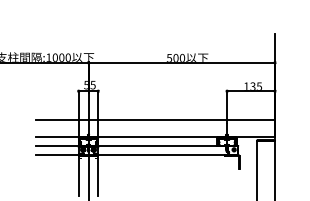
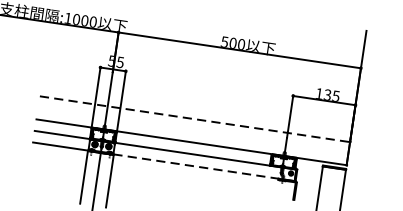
line: (156, 119) -> (196, 119), solid -> dashed
line: (167, 155) -> (203, 168), solid -> dashed

